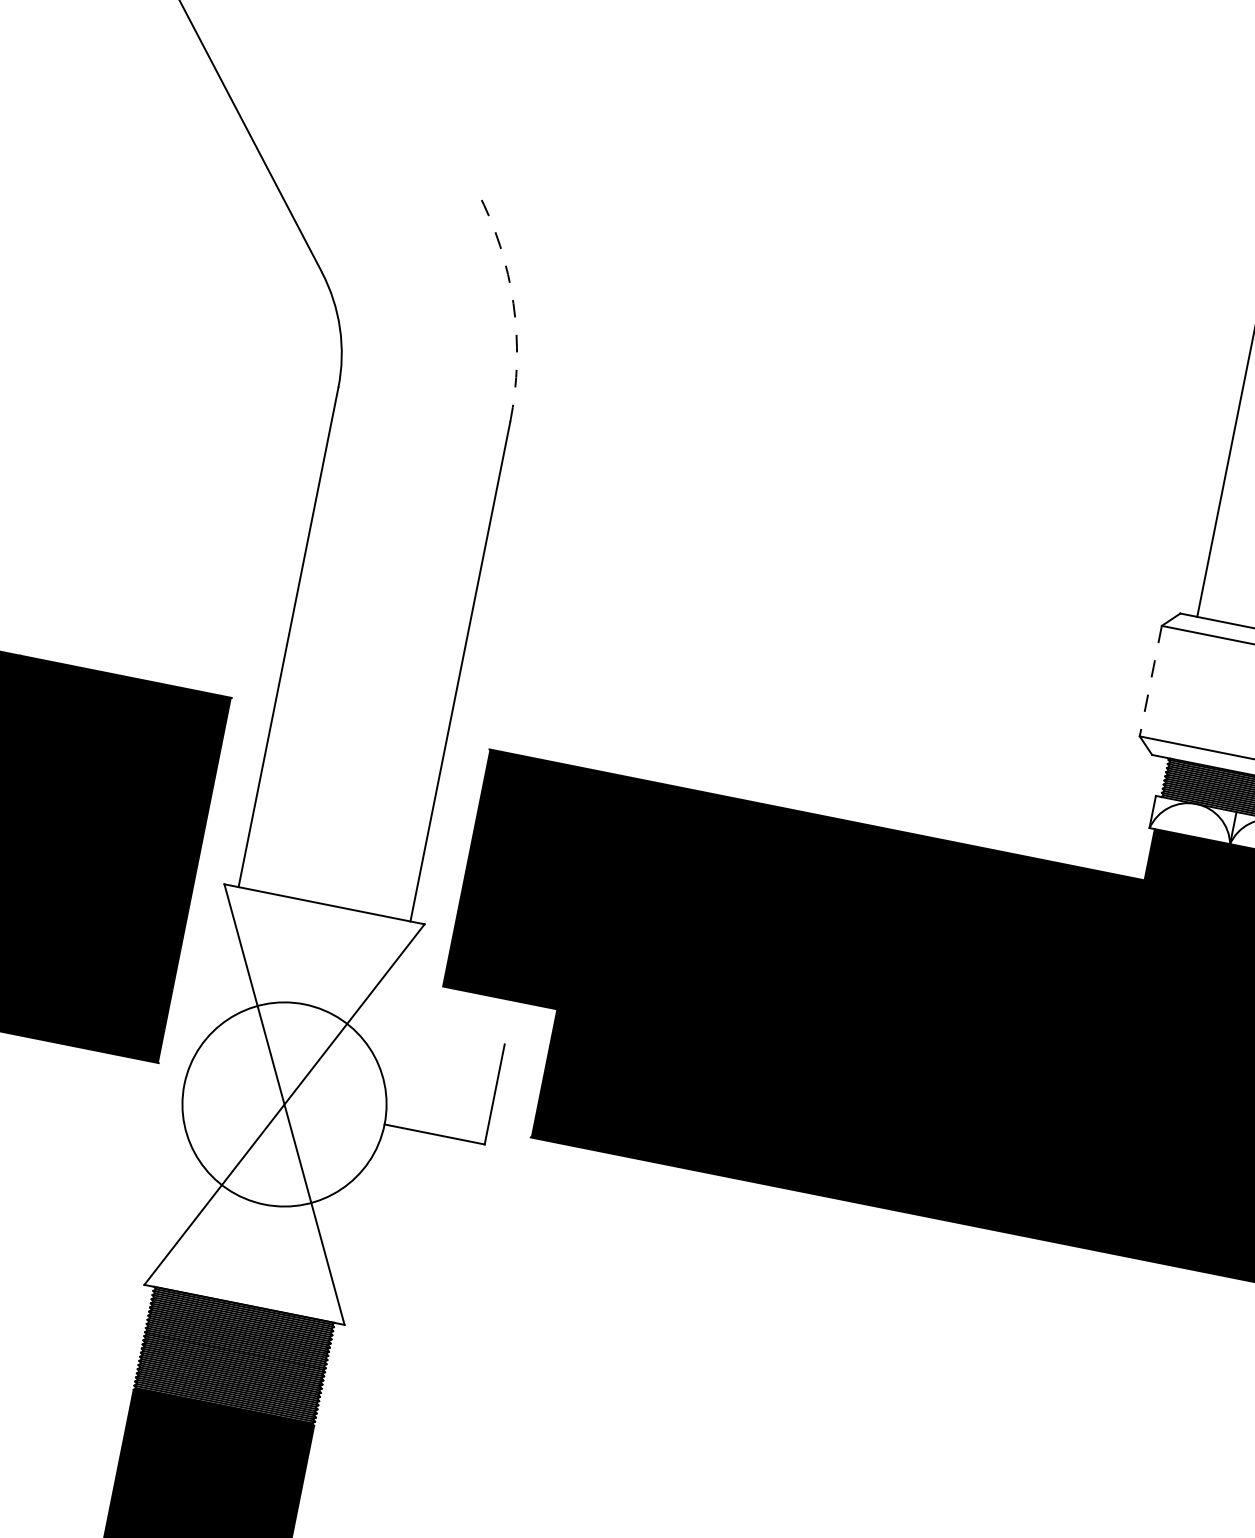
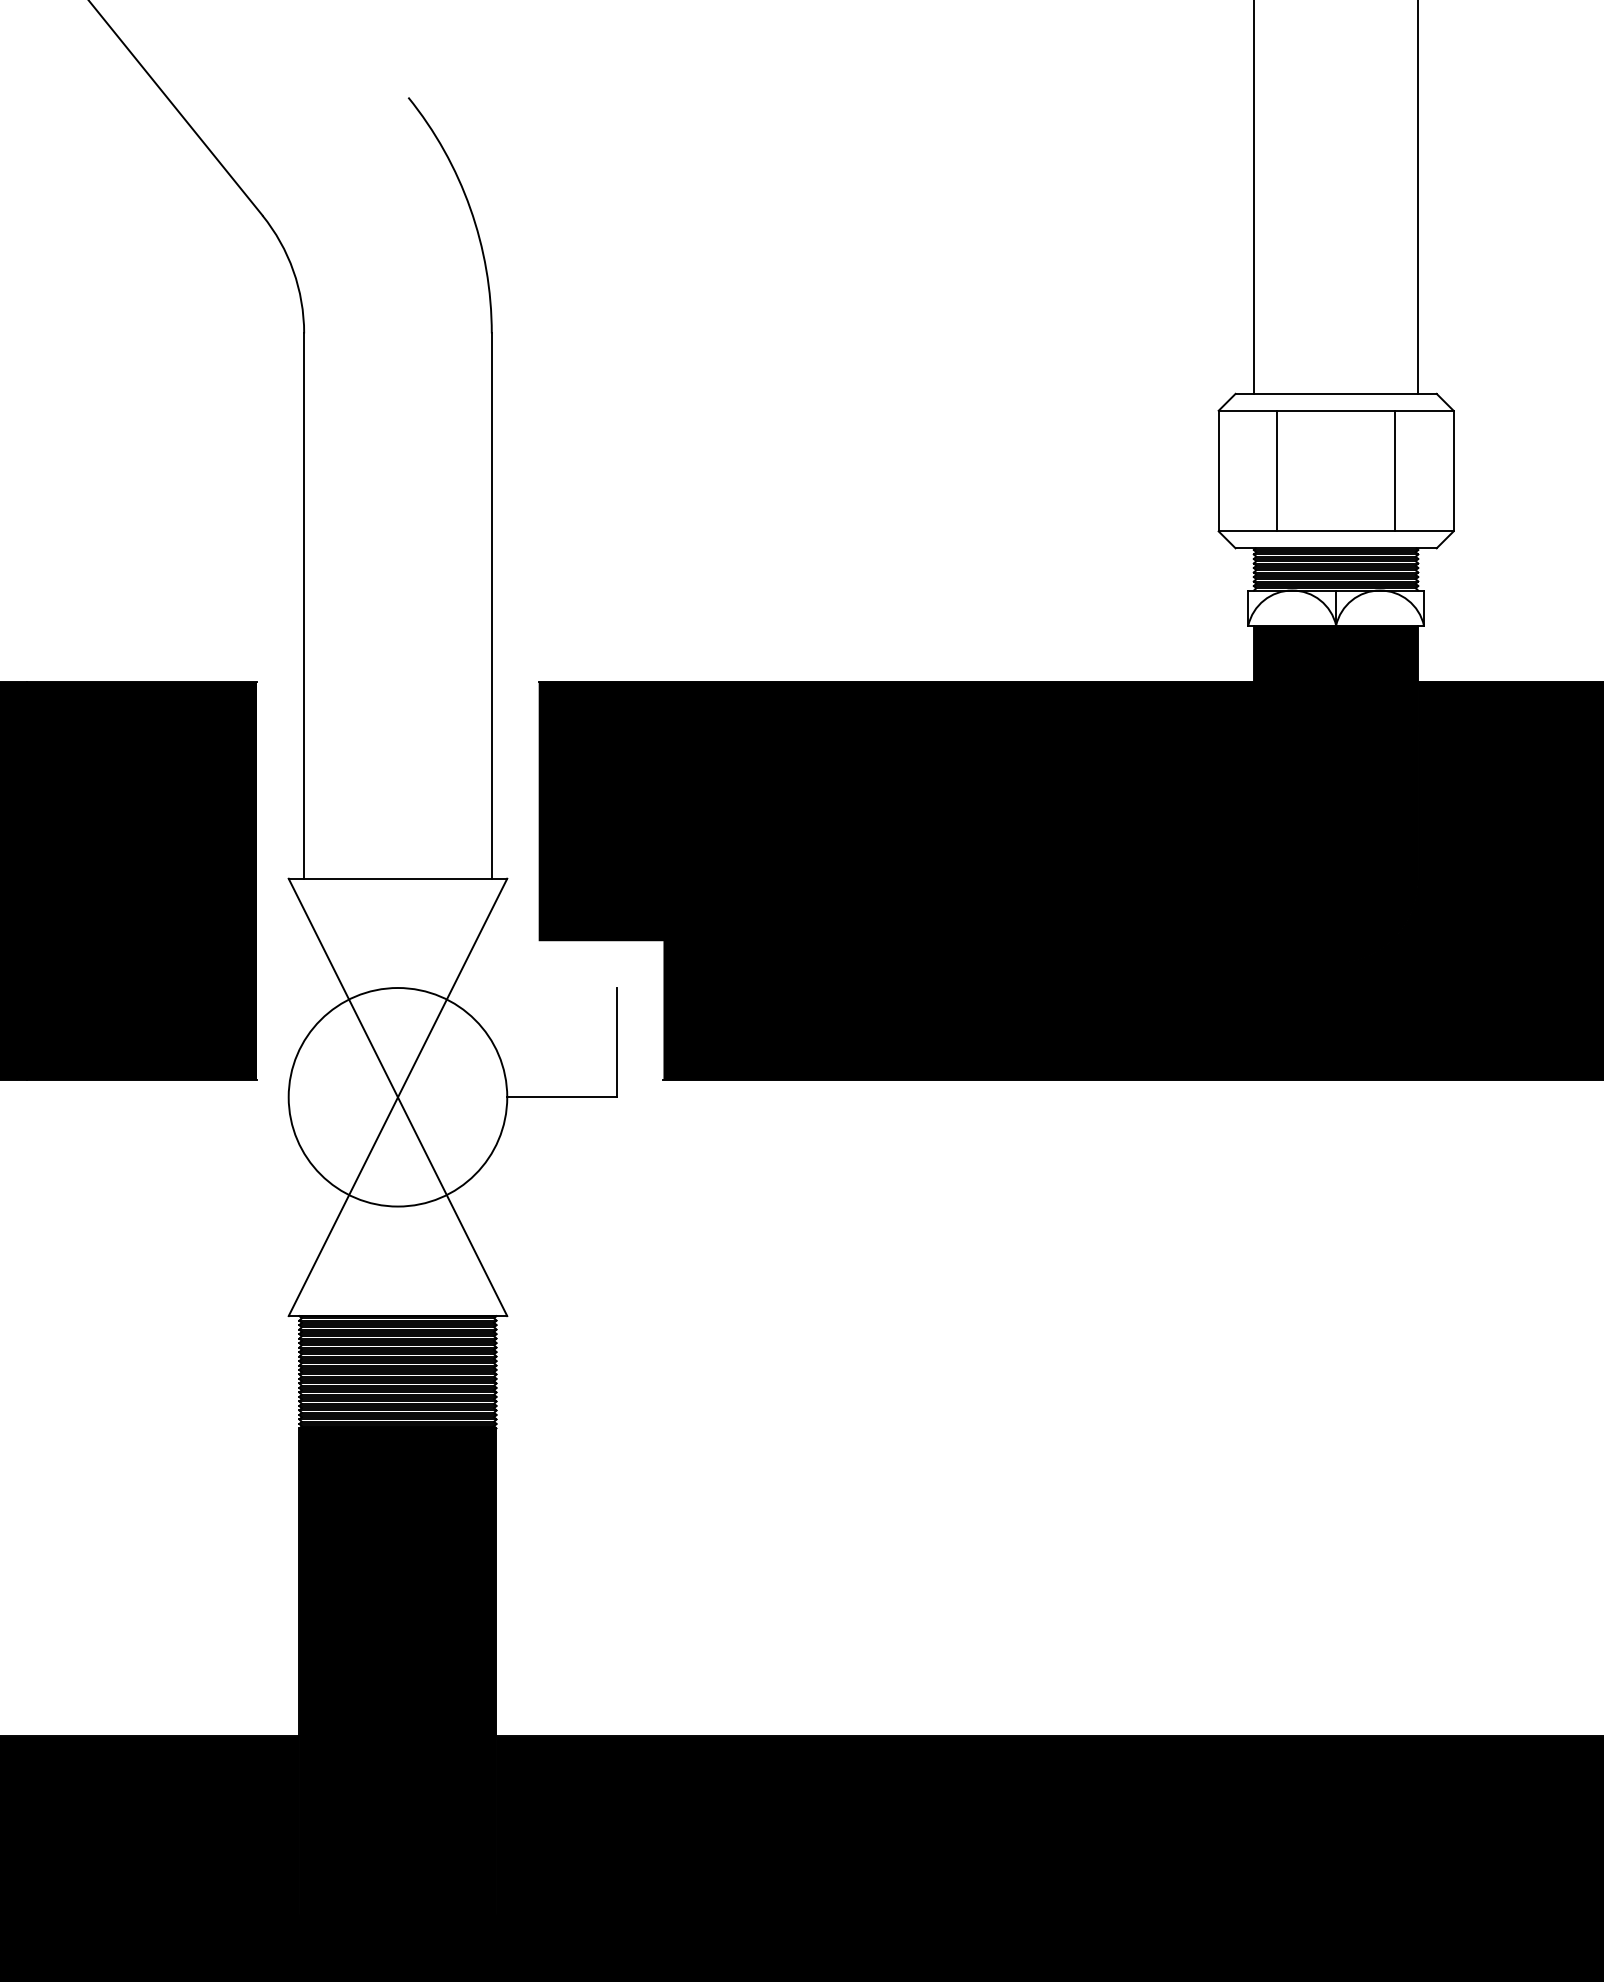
arc: (513, 303) -> (470, 208), dashed -> solid
line: (1150, 681) -> (1218, 471), dashed -> solid
line: (1204, 691) -> (1277, 470), added

